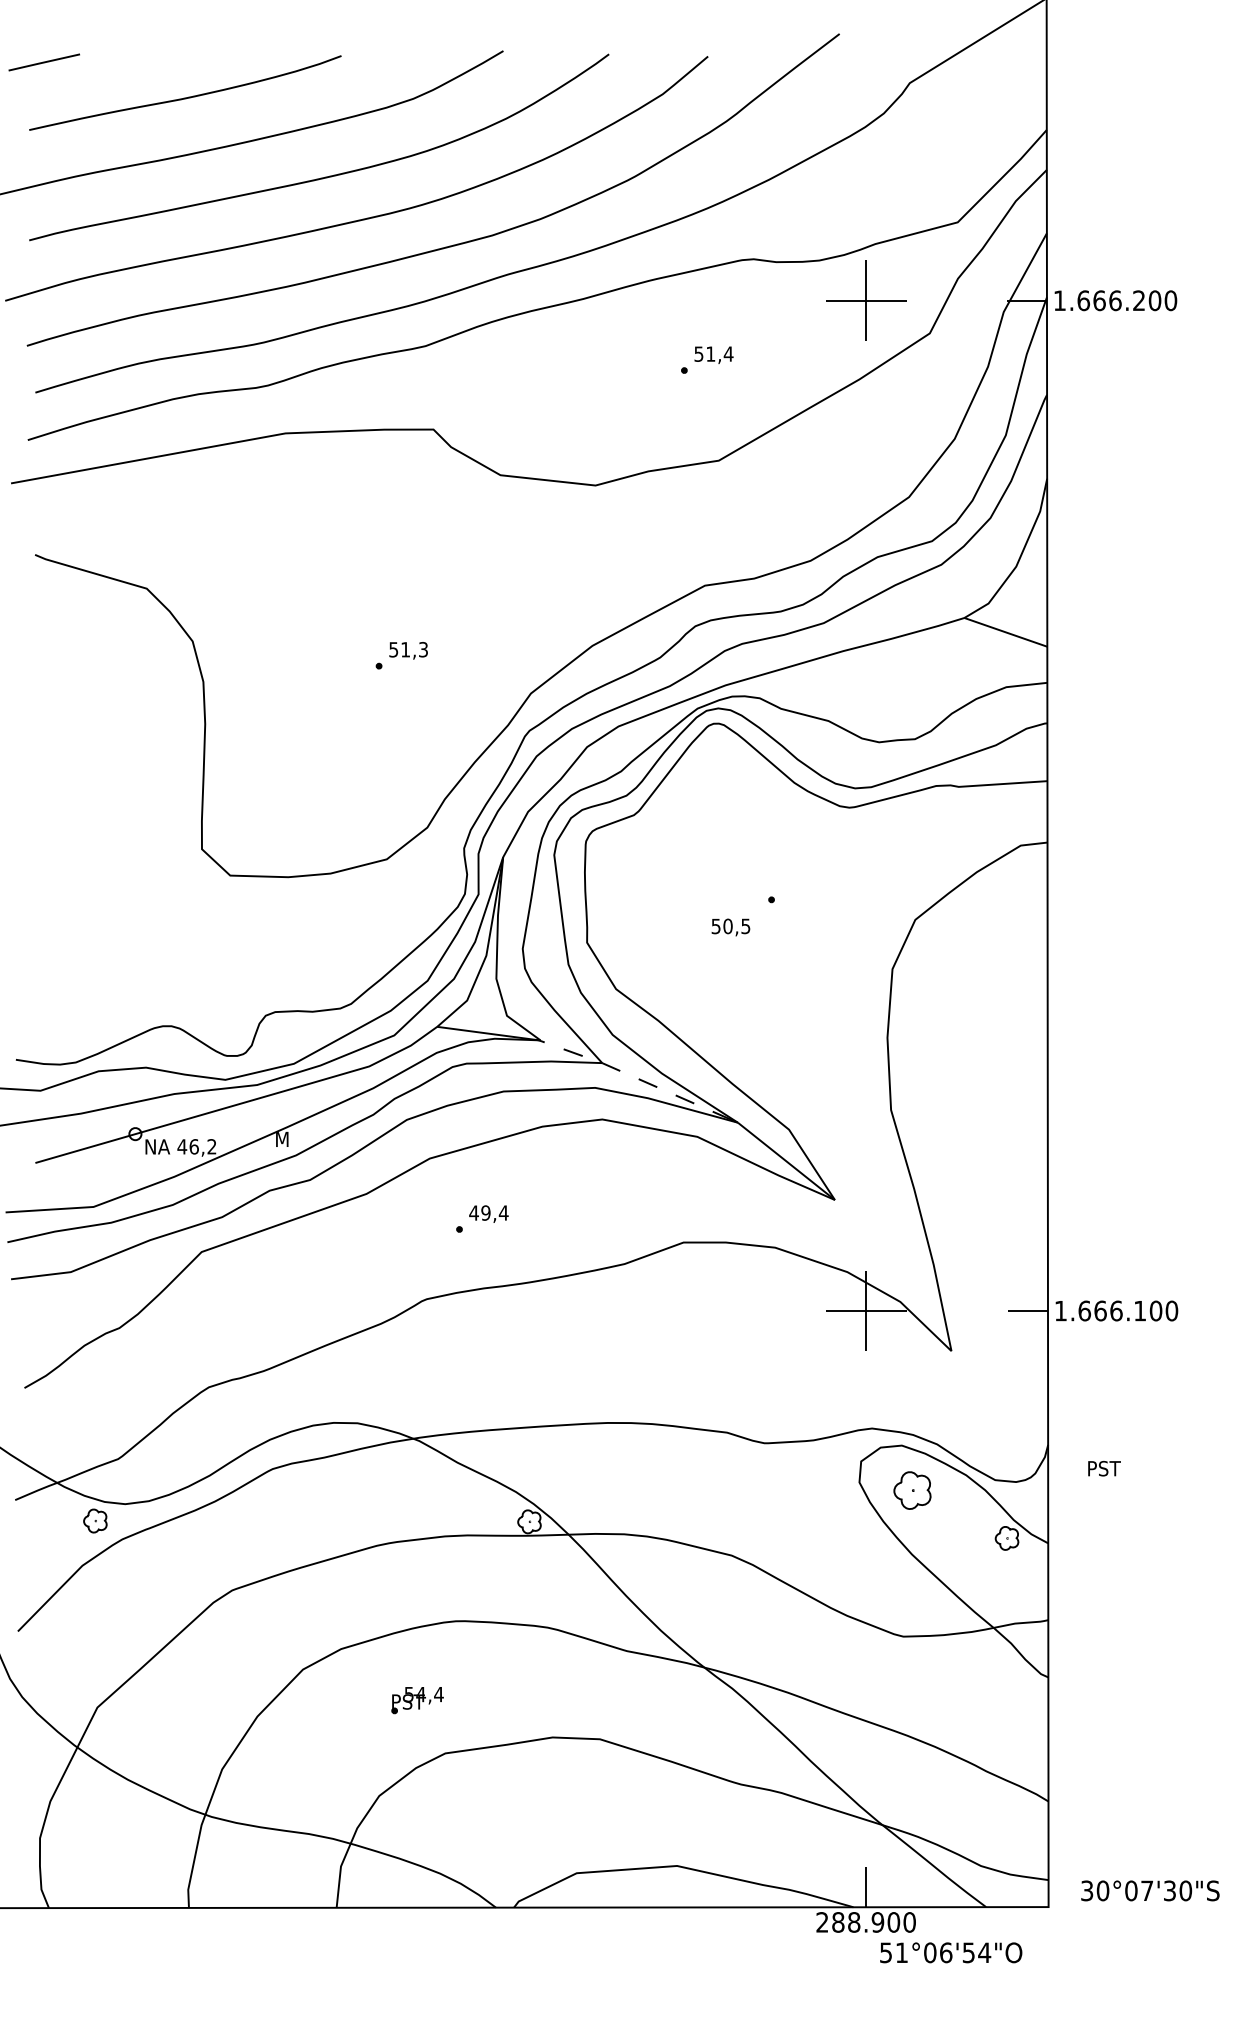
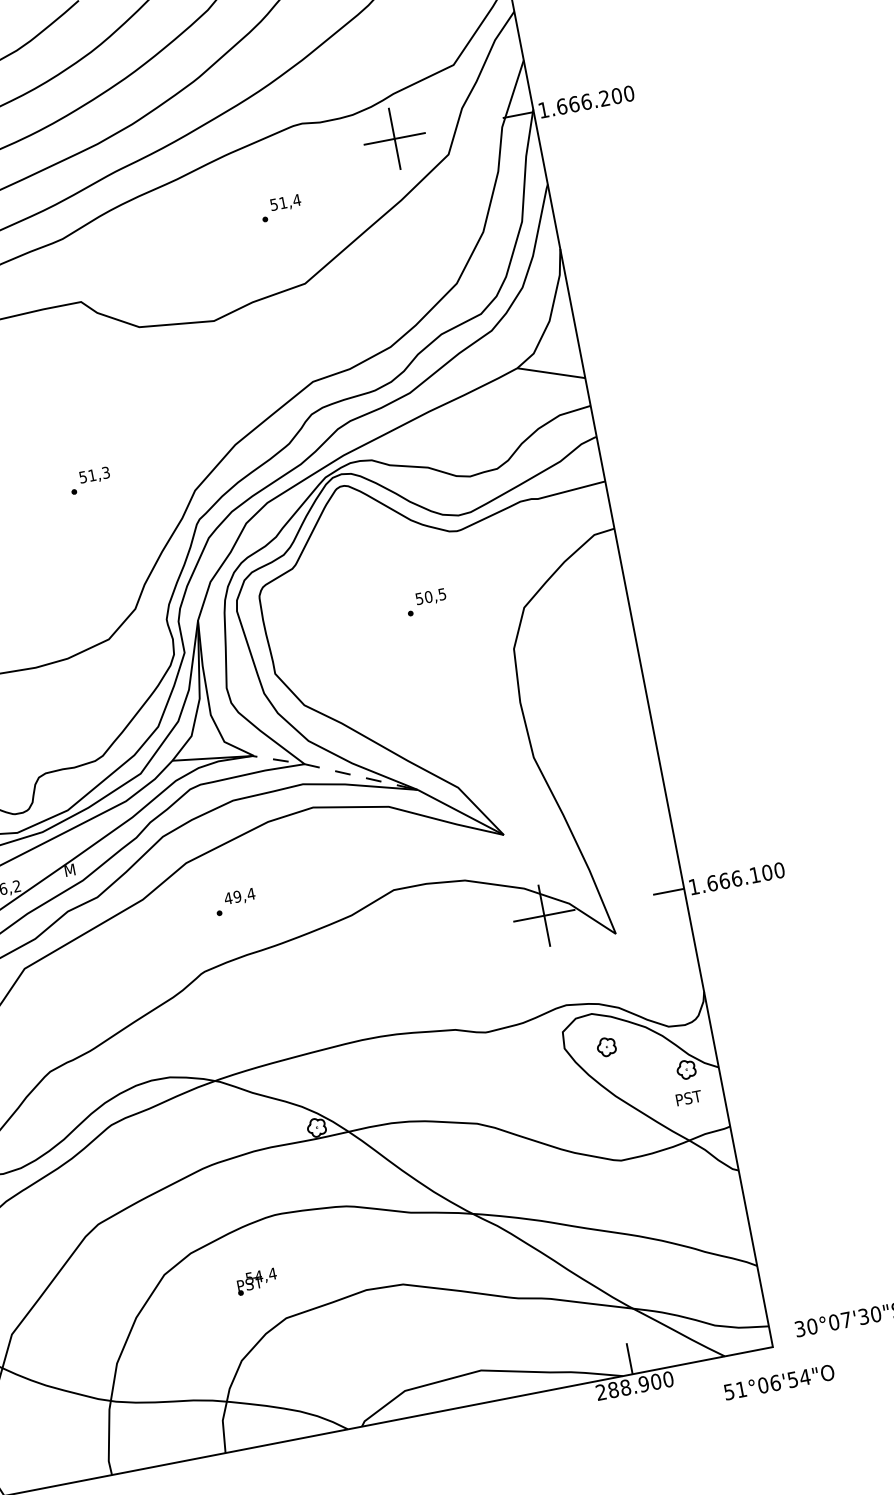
text: (730, 927) -> (430, 597), moved
text: (1104, 1468) -> (688, 1098), moved
part: (912, 1490) -> (606, 1046), size x0.62
text: (951, 1952) -> (779, 1382), moved

